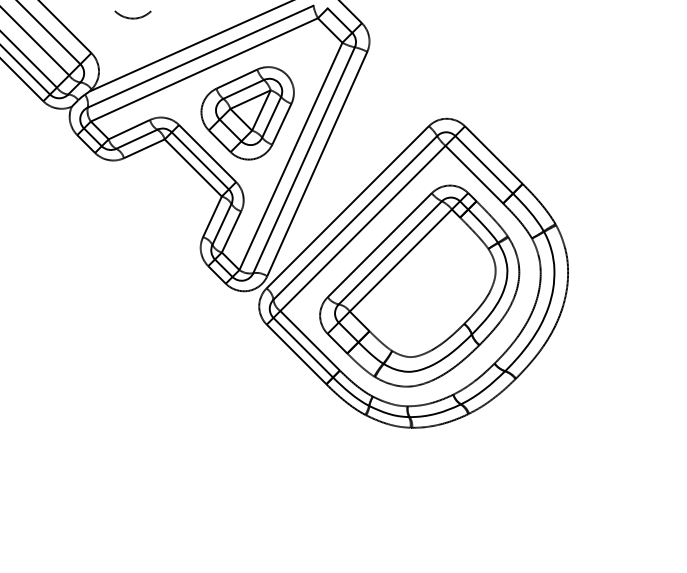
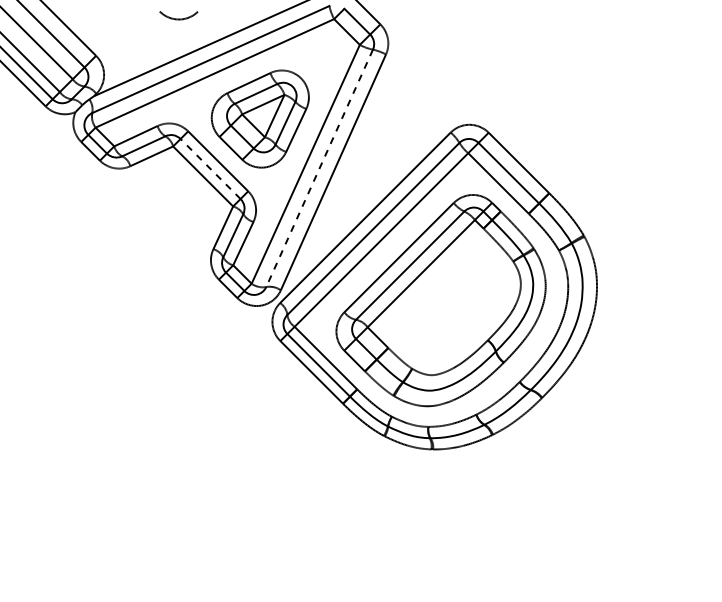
curve: (132, 17) -> (178, 18), moved
line: (200, 160) -> (210, 168), solid -> dashed
line: (304, 160) -> (319, 168), solid -> dashed

